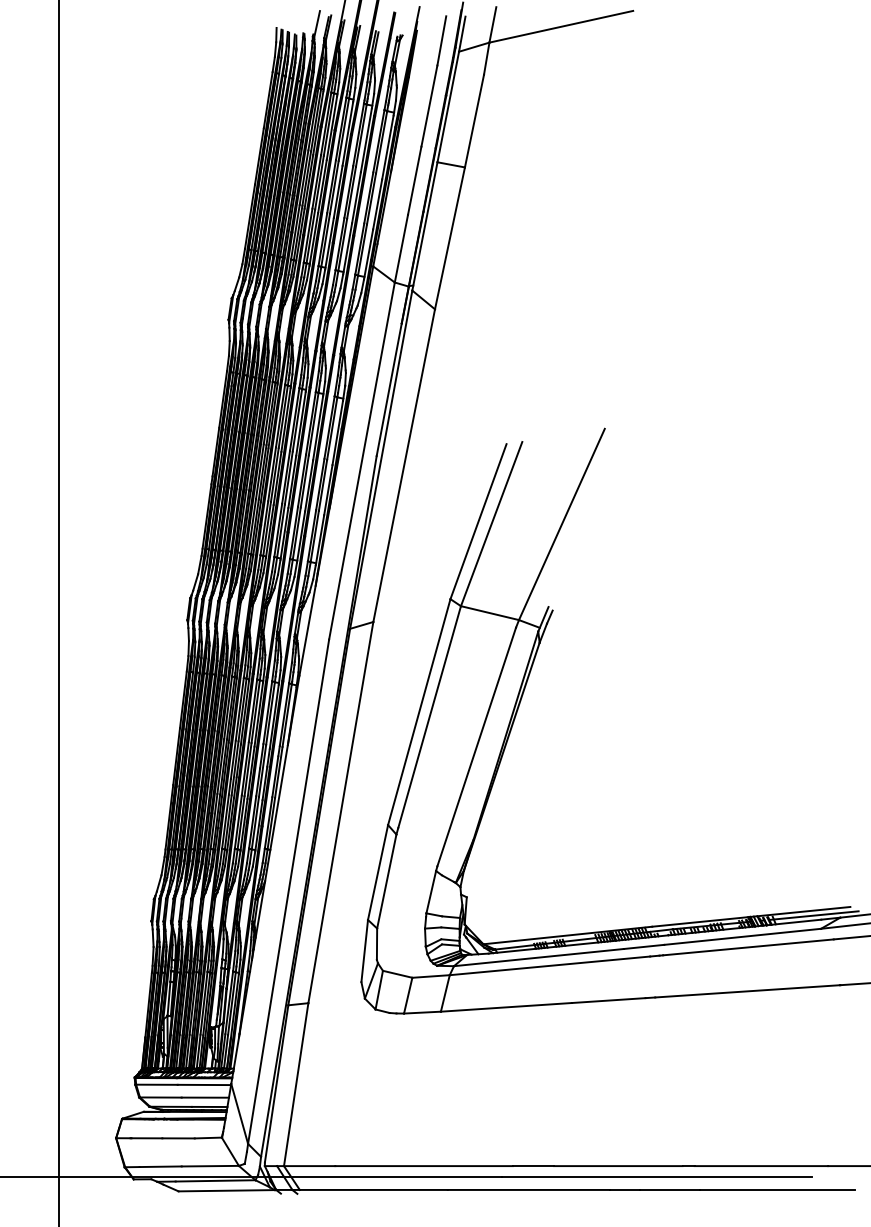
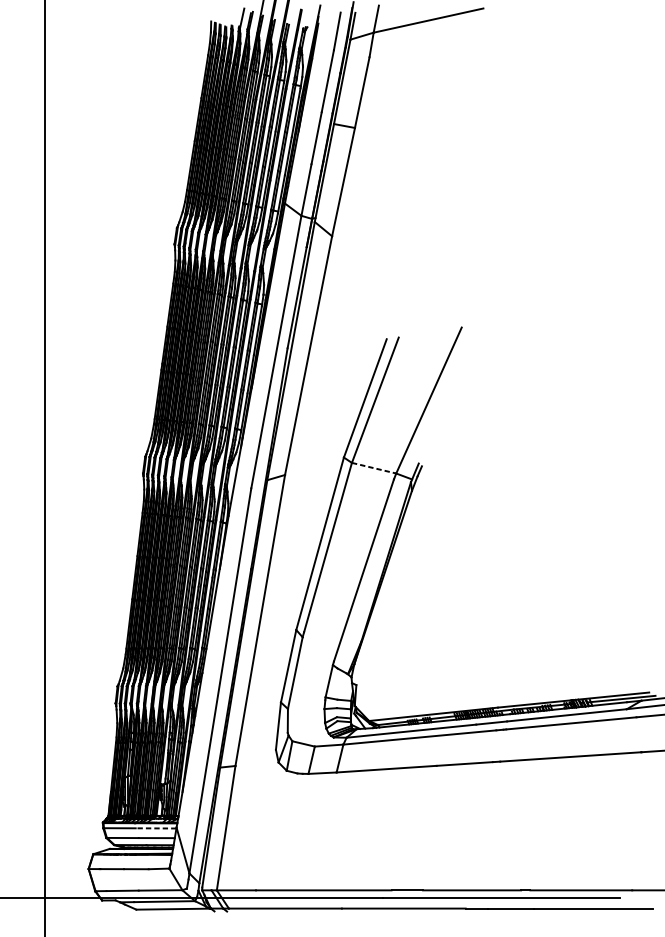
line: (489, 613) -> (373, 468), solid -> dashed
line: (204, 1084) -> (156, 828), solid -> dashed

